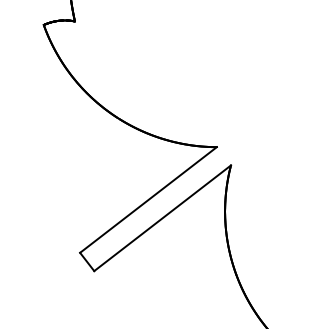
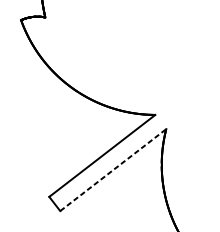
line: (163, 217) -> (113, 169), solid -> dashed

